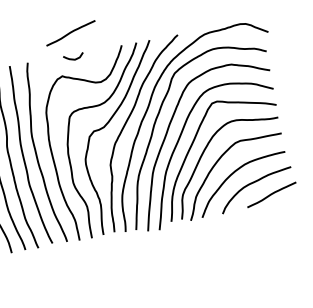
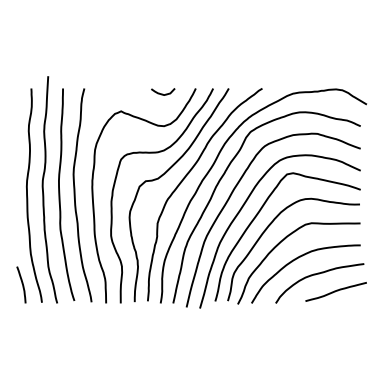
curve: (70, 33) -> (139, 63), removed
curve: (73, 58) -> (162, 93), moved

